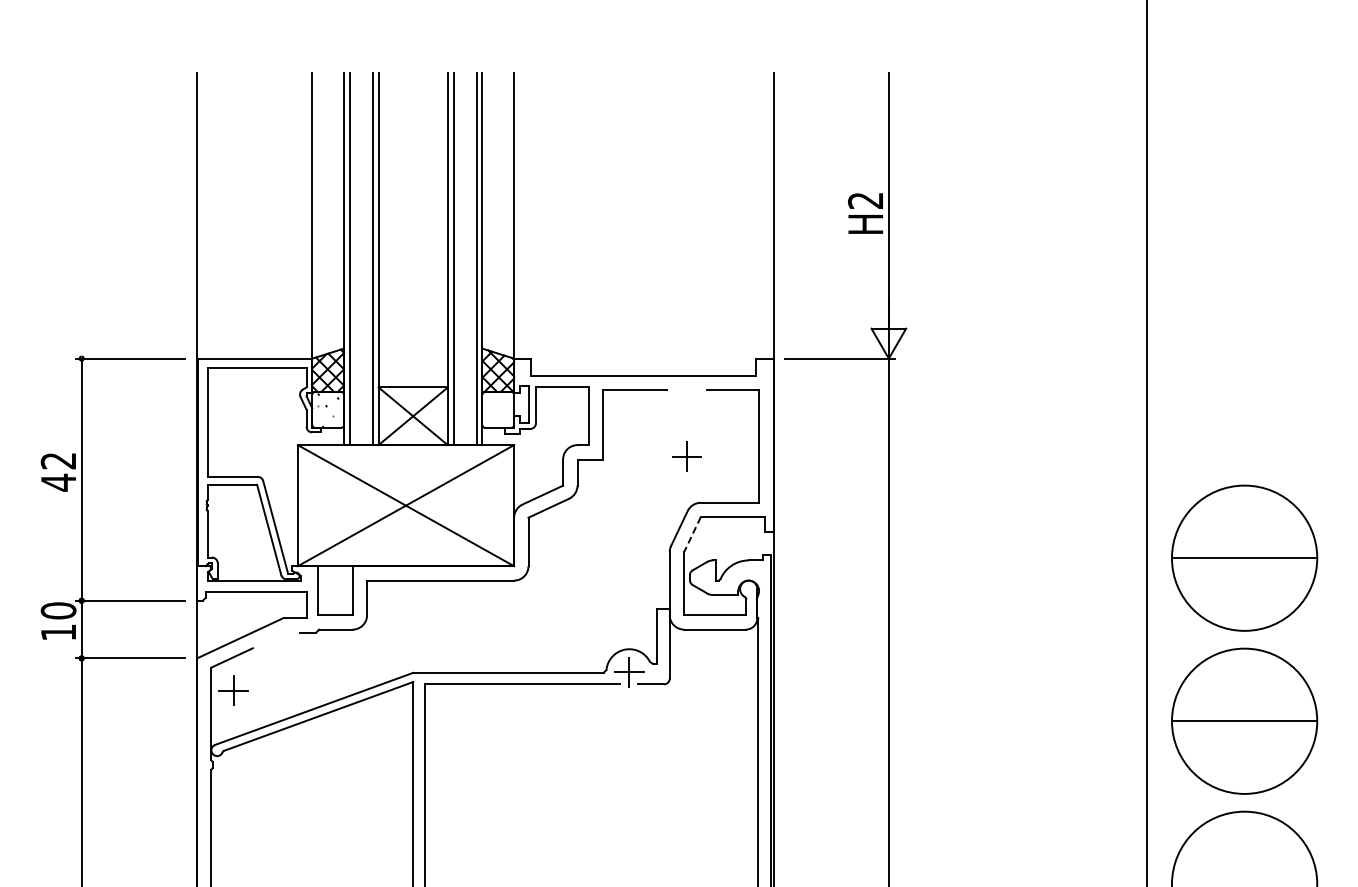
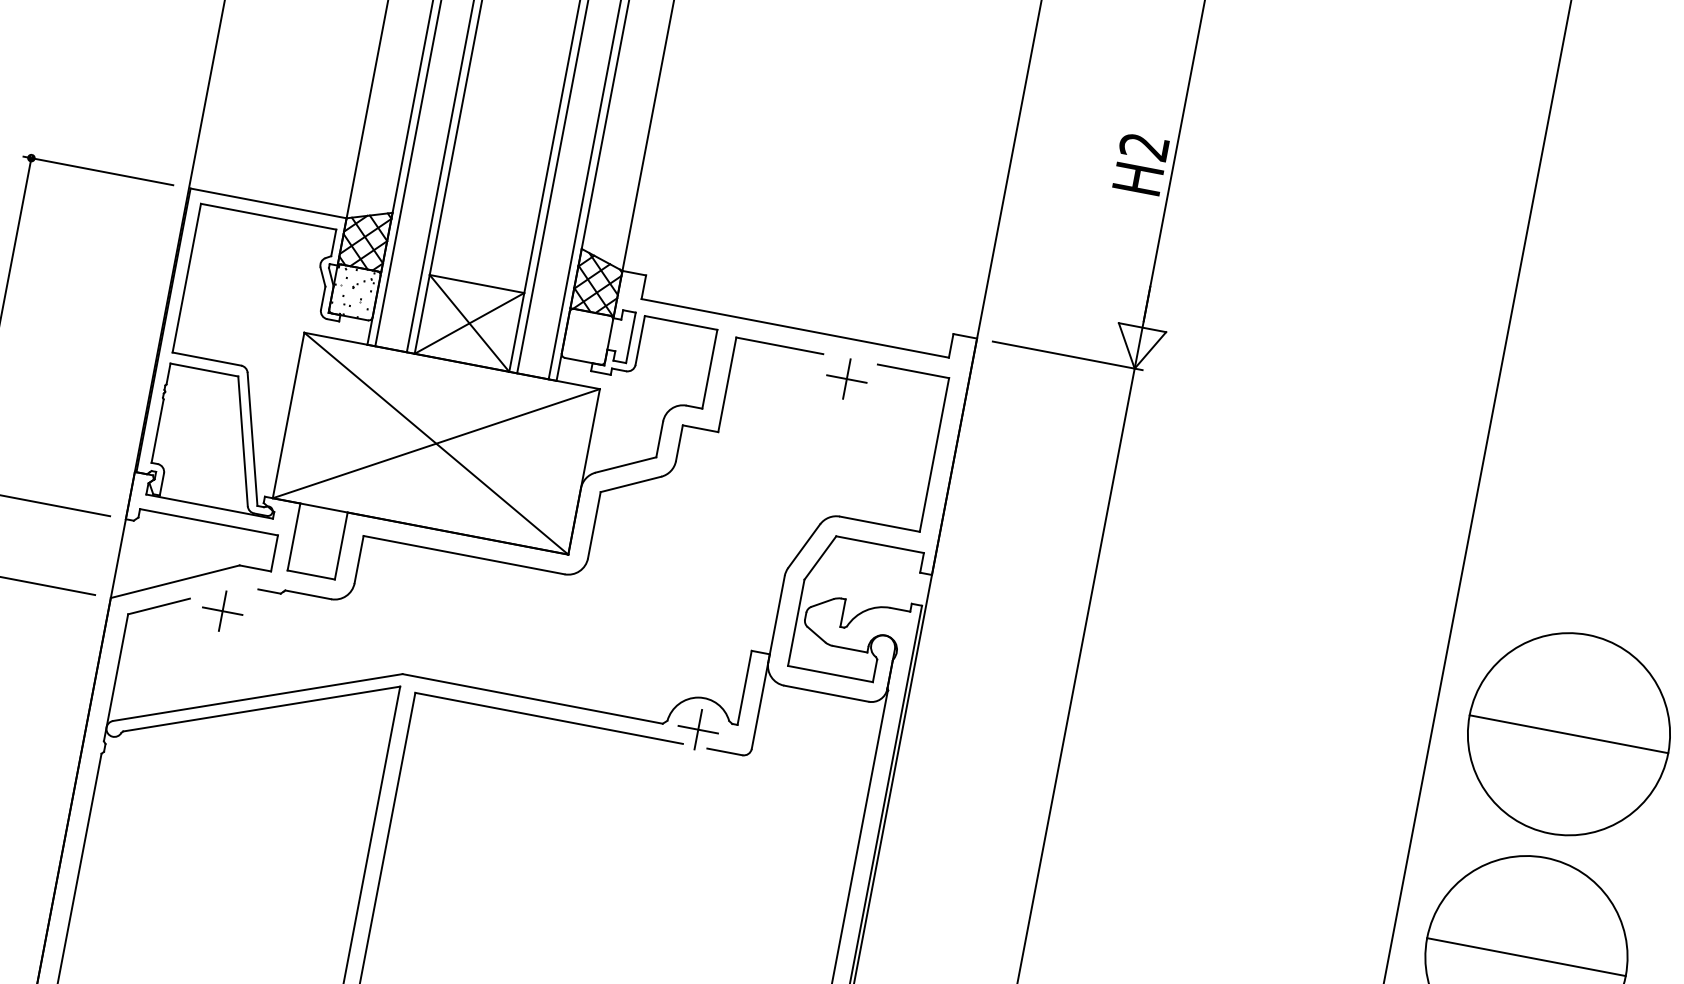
part: (686, 456) -> (846, 378), moved
line: (692, 535) -> (820, 559), dashed -> solid
part: (233, 690) -> (222, 610), moved

